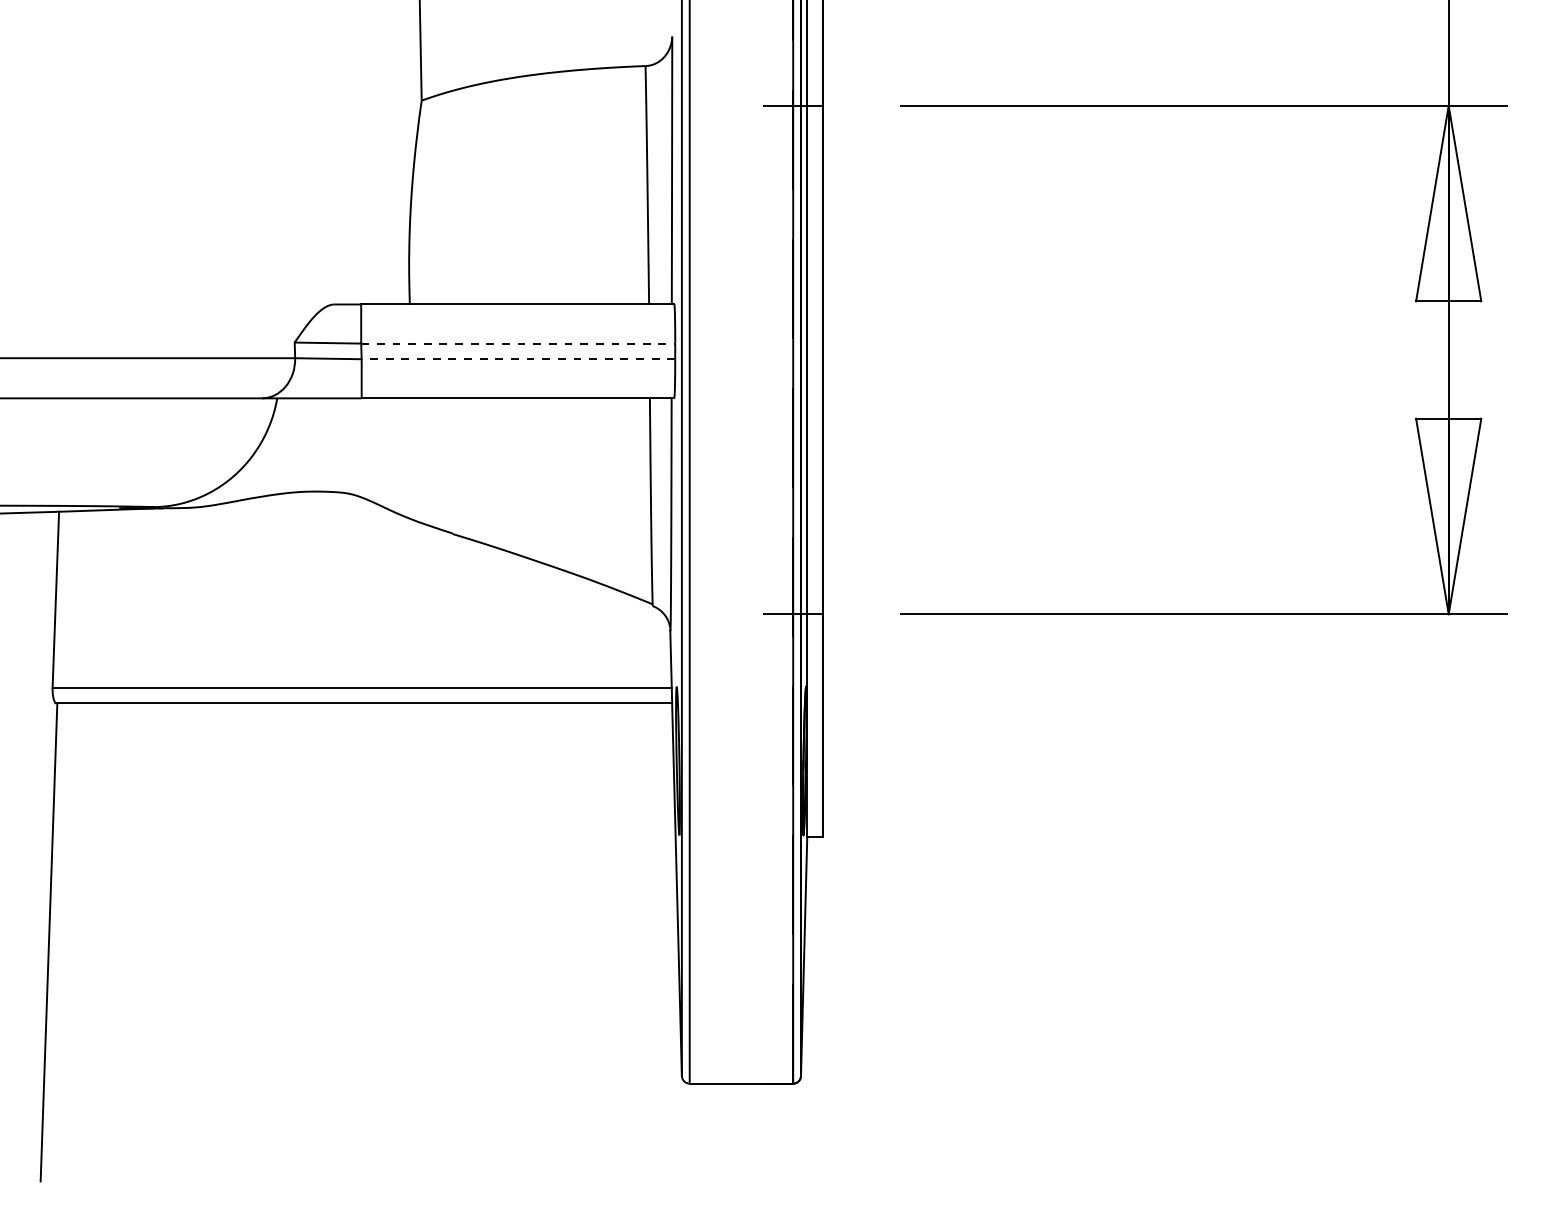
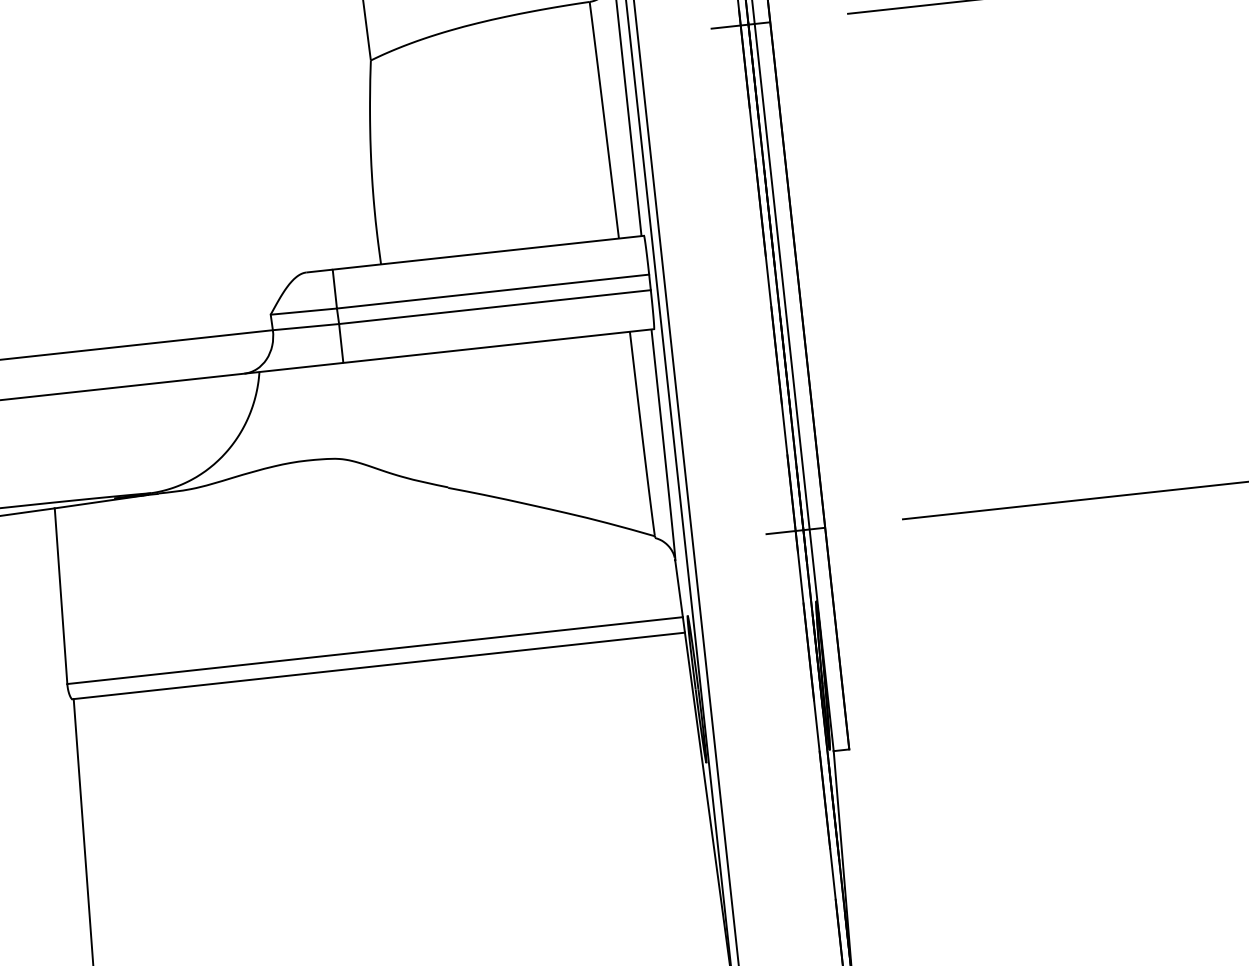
line: (518, 343) -> (493, 291), dashed -> solid
line: (518, 359) -> (495, 307), dashed -> solid

